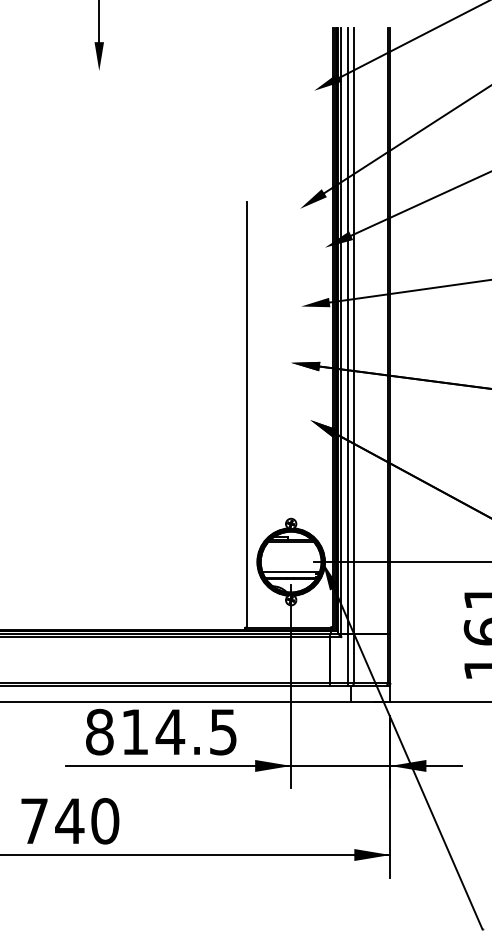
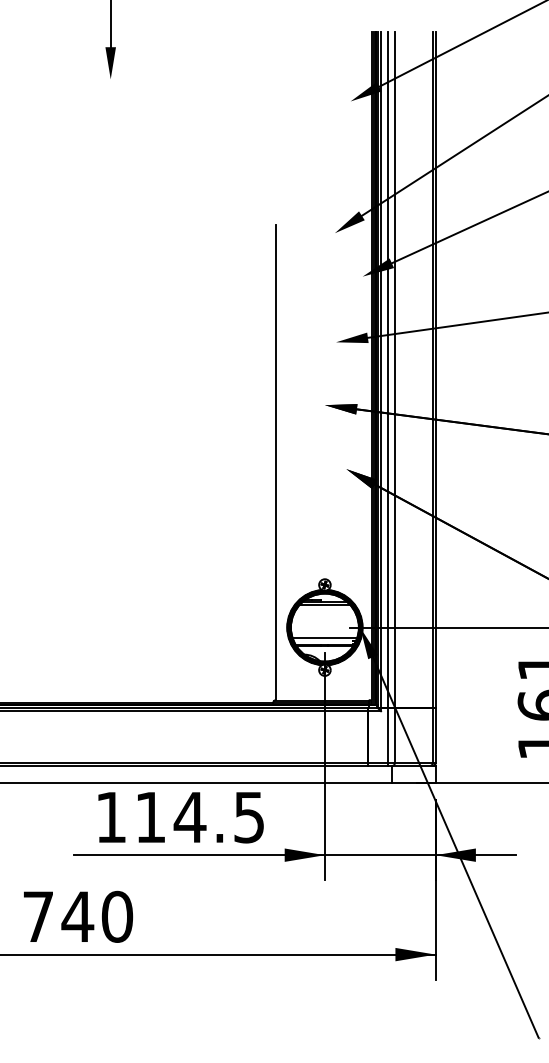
text: (99, 732) -> (110, 817), 814.5 -> 114.5

